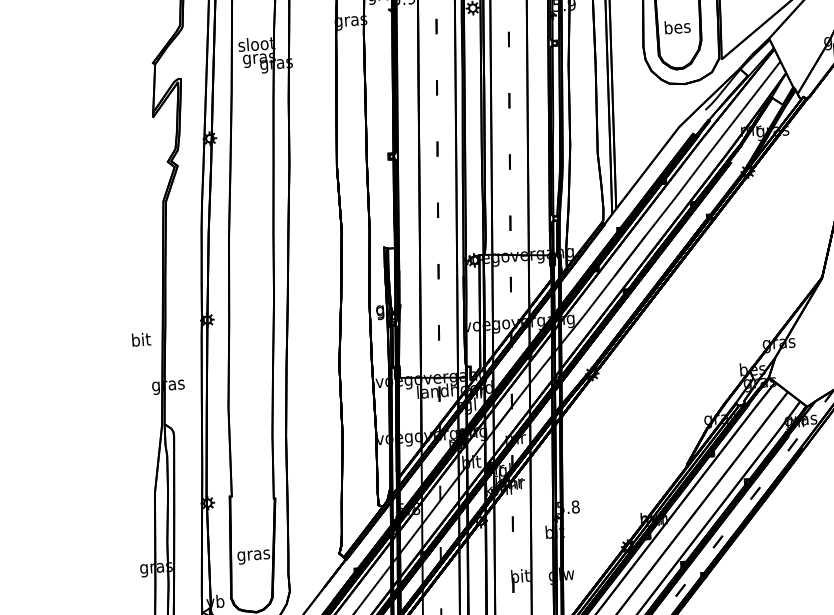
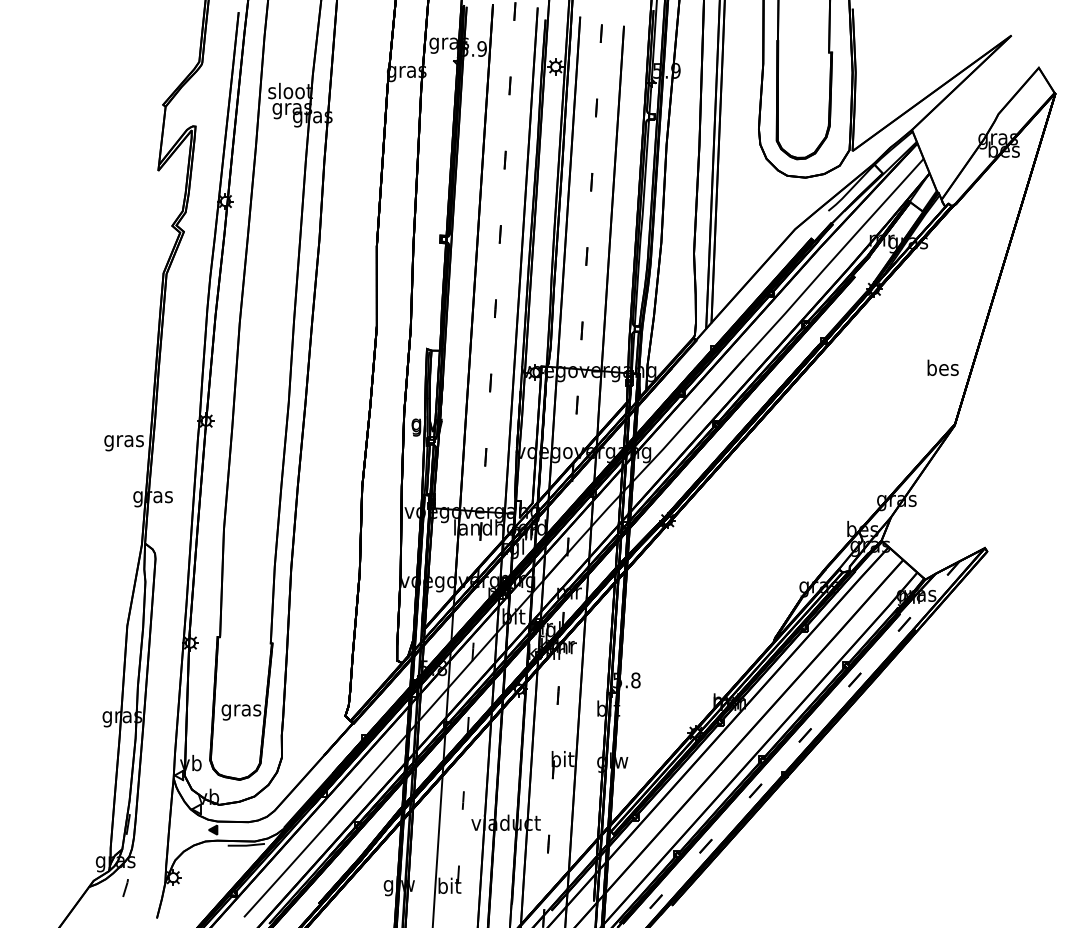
text: (677, 26) -> (942, 367), moved
text: (140, 340) -> (123, 440), bit -> gras

